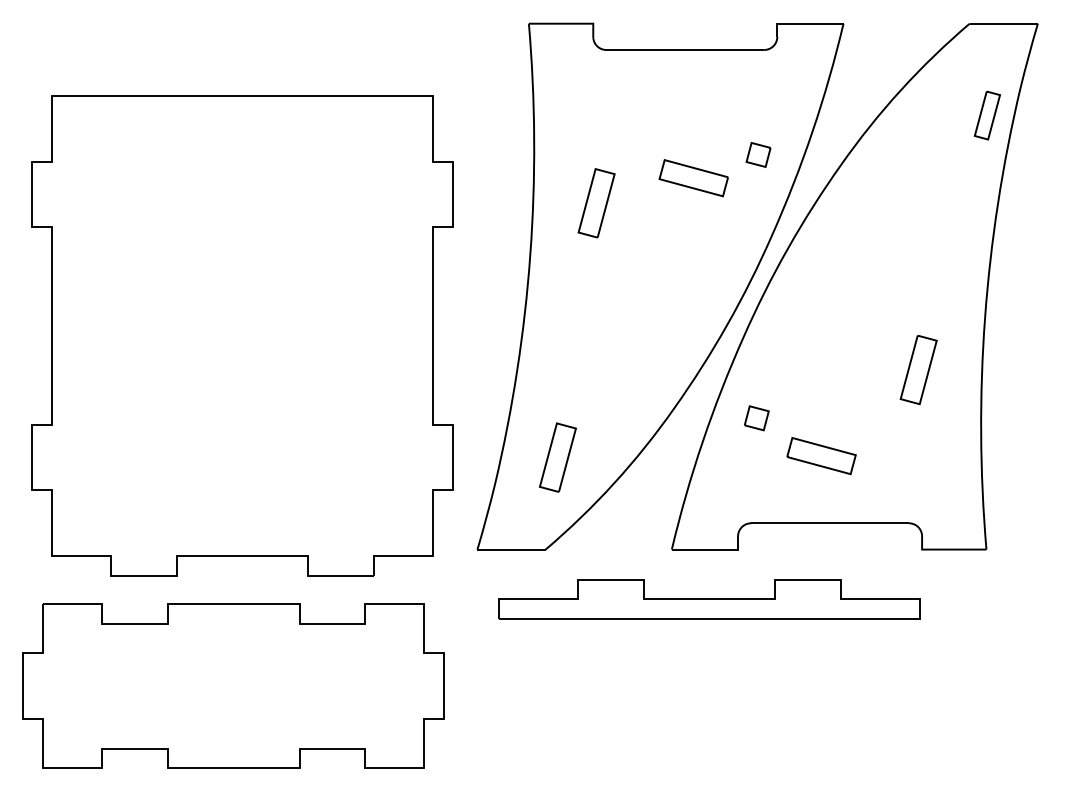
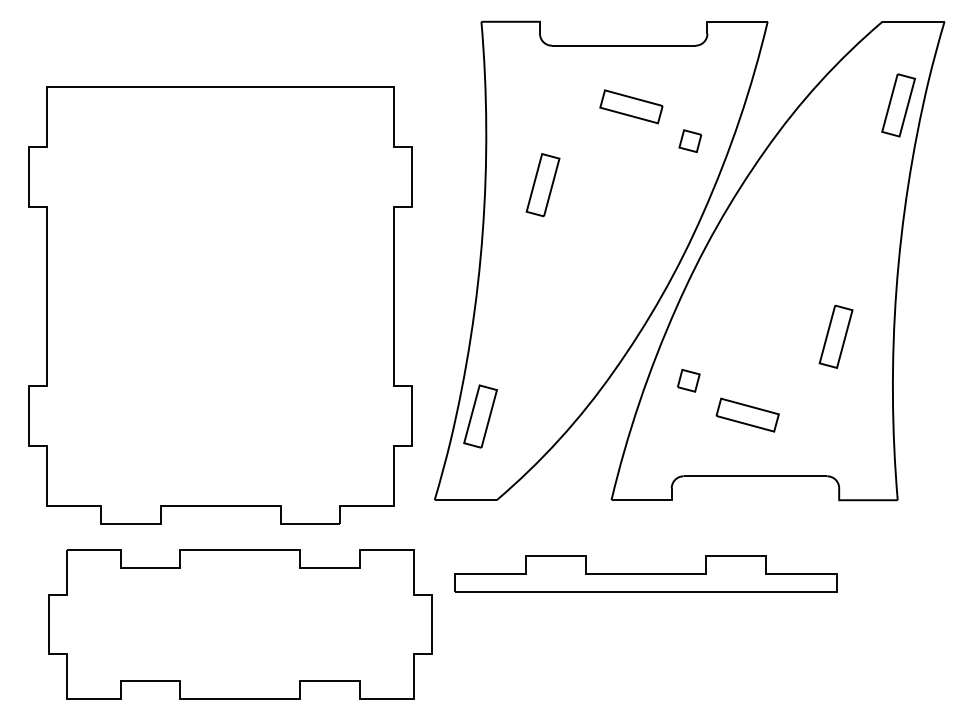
part: (987, 115) -> (898, 105), size x1.43
part: (693, 178) -> (631, 107), moved
part: (557, 457) -> (480, 416), moved
part: (709, 599) -> (645, 573), moved
part: (233, 685) -> (239, 623), moved

